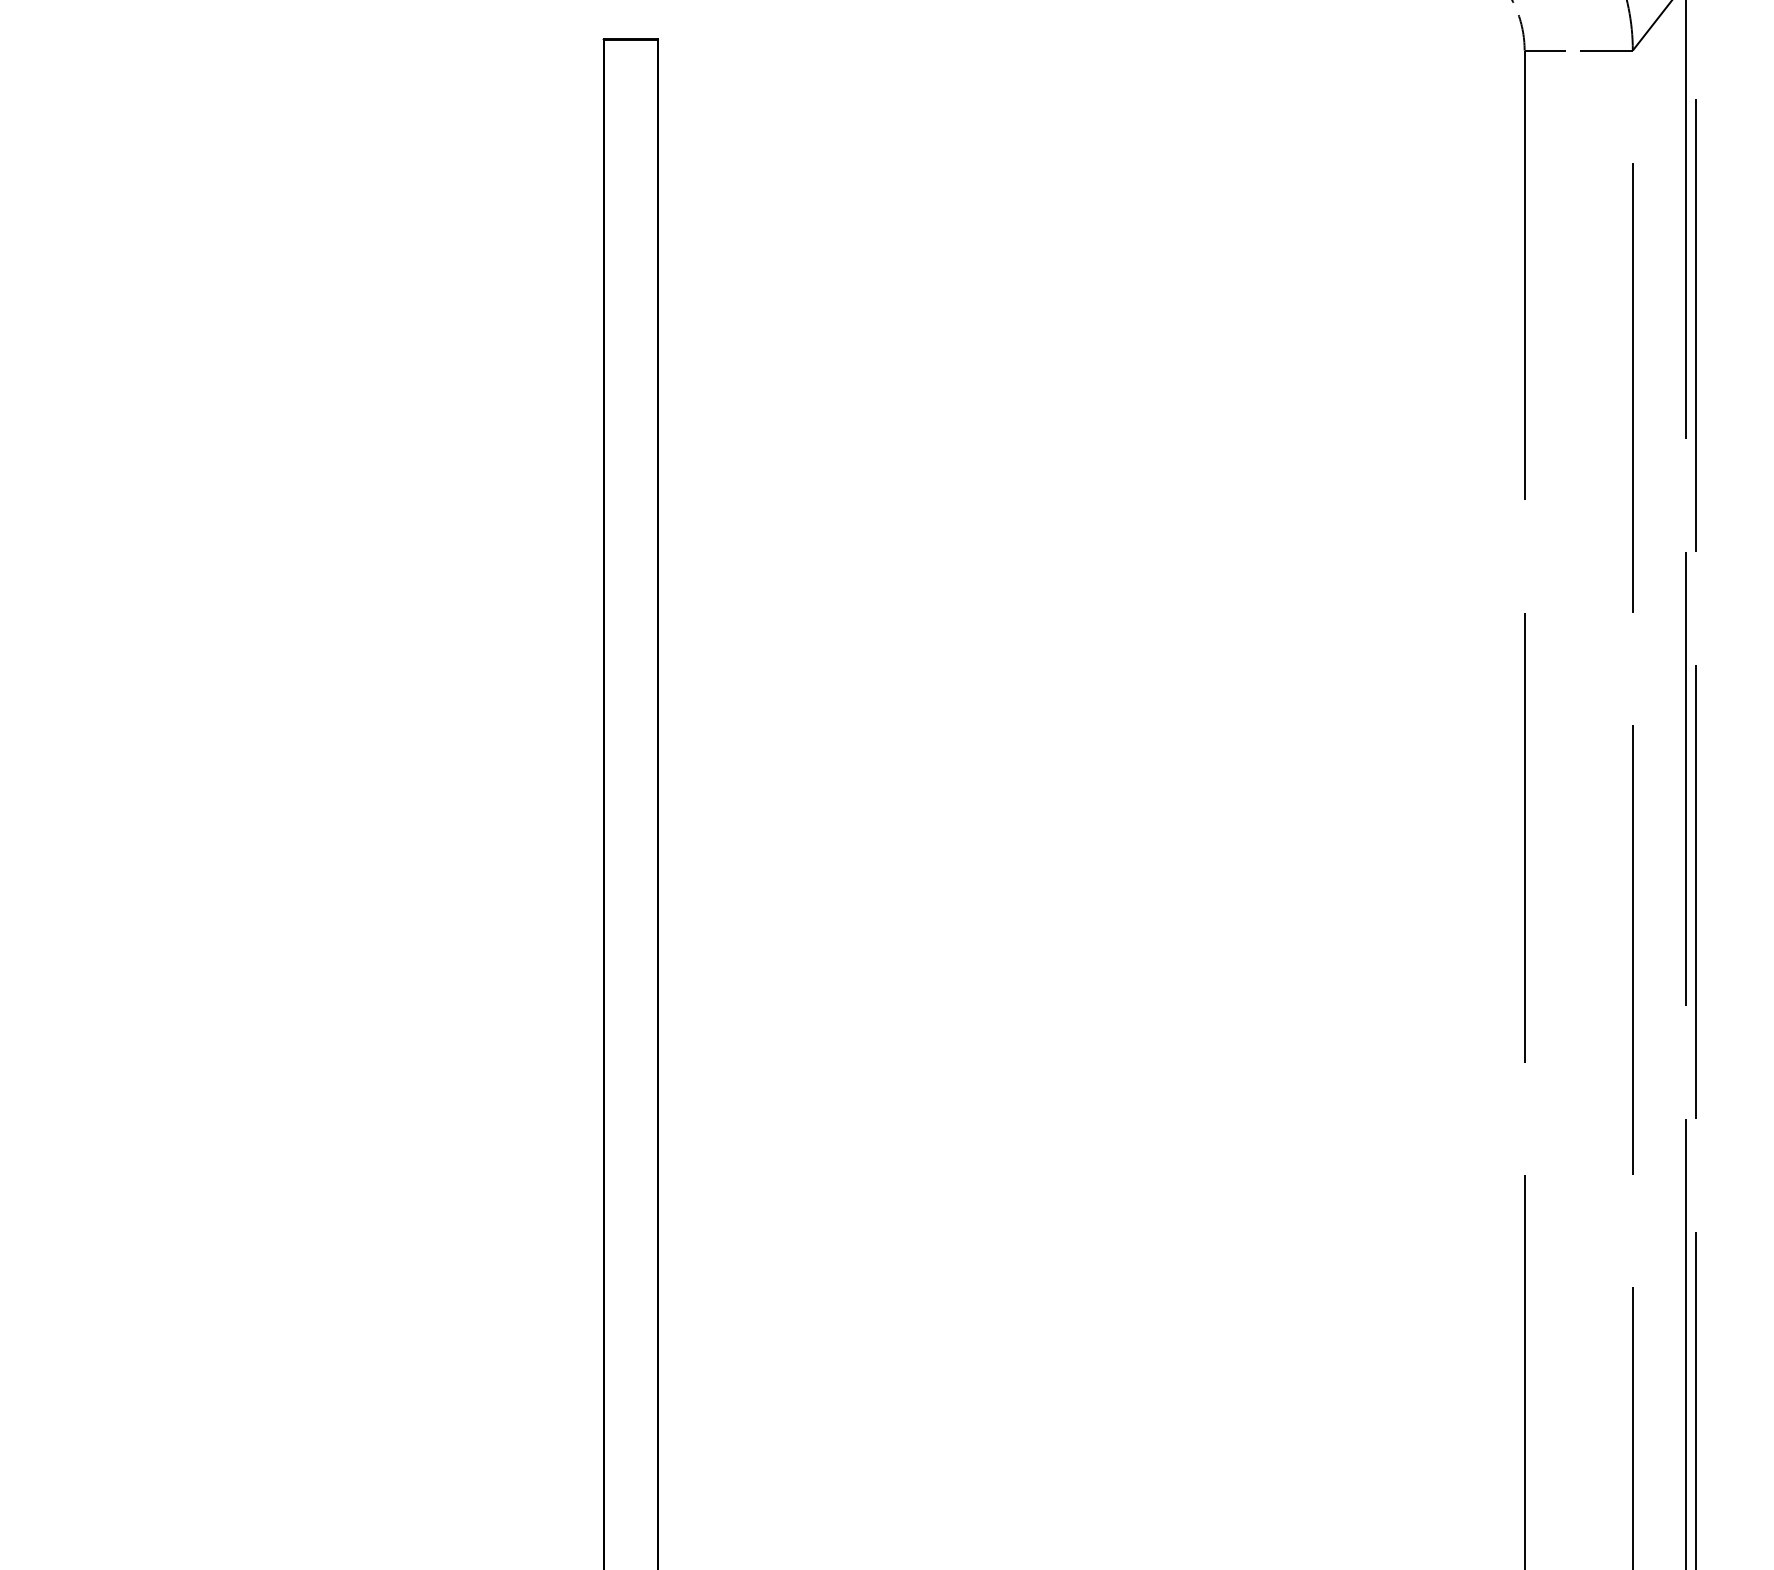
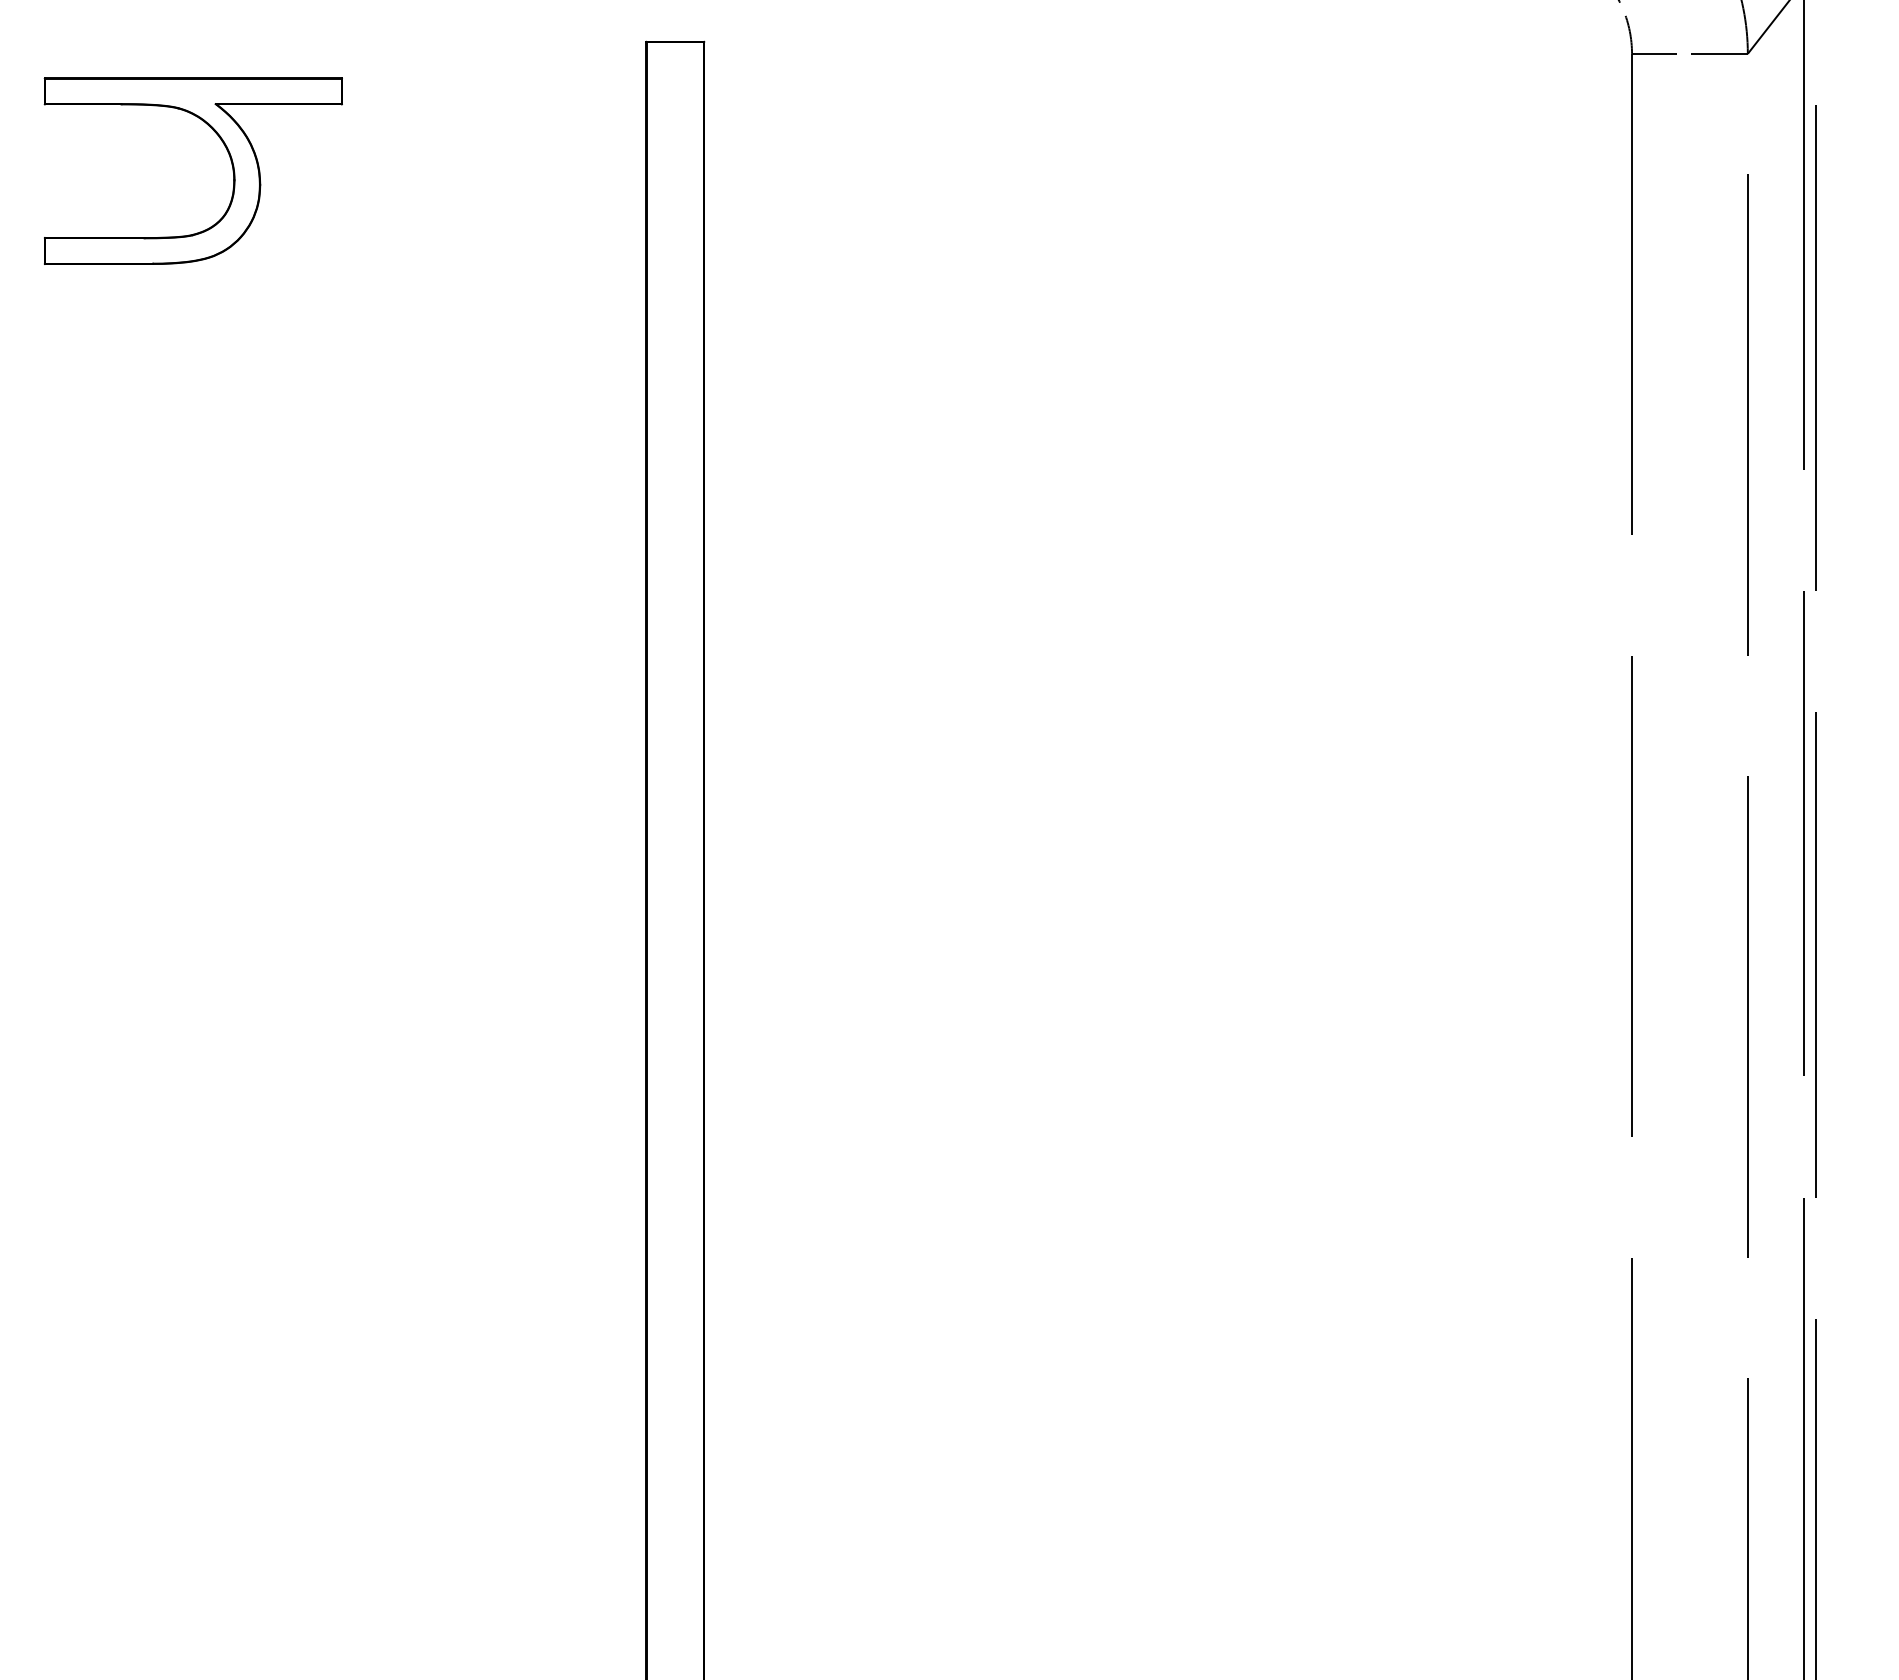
part: (214, 148) -> (229, 158), added

